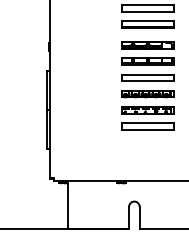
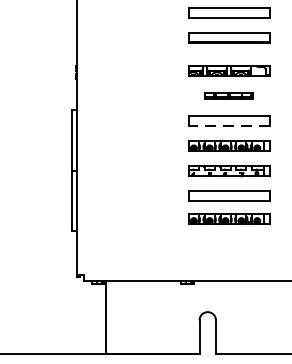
part: (147, 61) -> (228, 95), size x0.6
line: (148, 81) -> (229, 126), solid -> dashed
part: (147, 141) -> (228, 219), added

